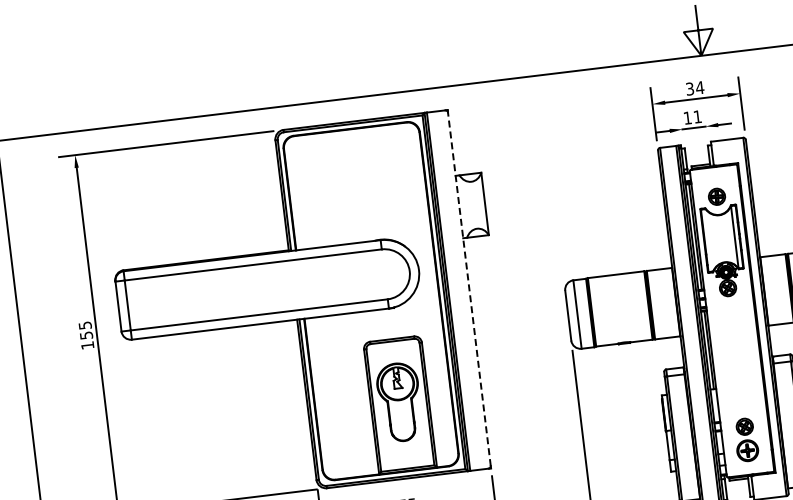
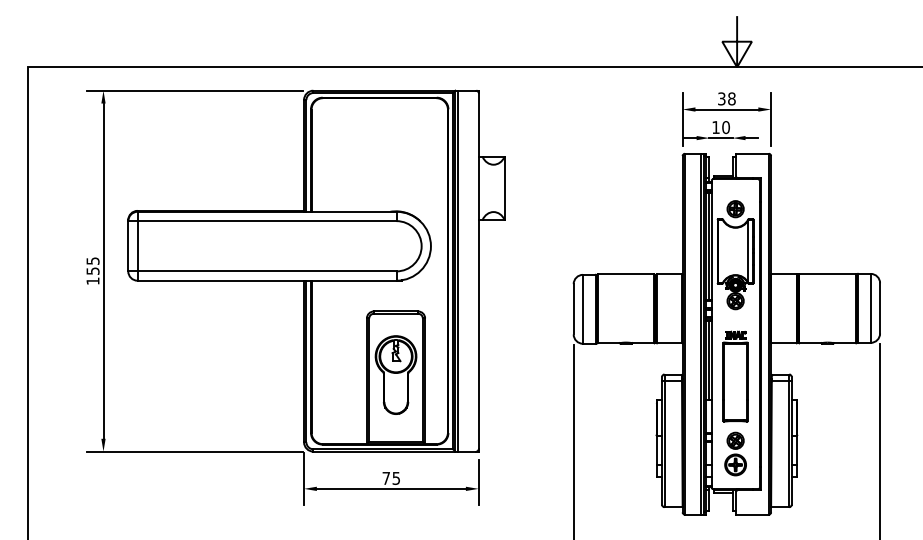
text: (699, 87) -> (731, 98), 34 -> 38
text: (697, 116) -> (725, 127), 11 -> 10
line: (469, 288) -> (478, 270), dashed -> solid
part: (736, 362) -> (735, 376), added

